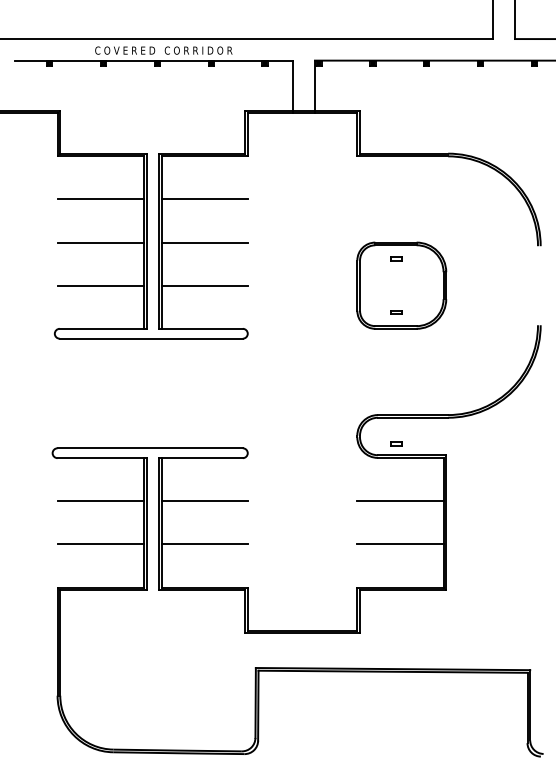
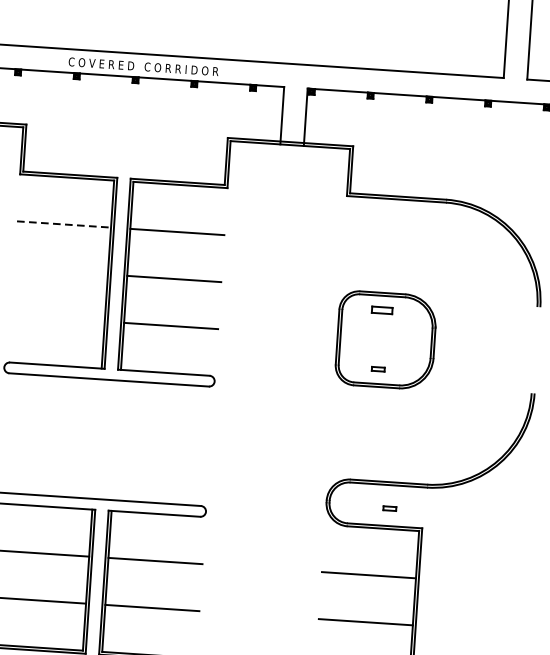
line: (101, 199) -> (64, 224), solid -> dashed
line: (100, 242) -> (60, 271), removed
part: (396, 258) -> (382, 310), size x1.6
line: (100, 285) -> (57, 318), removed
part: (396, 443) -> (389, 507), moved

